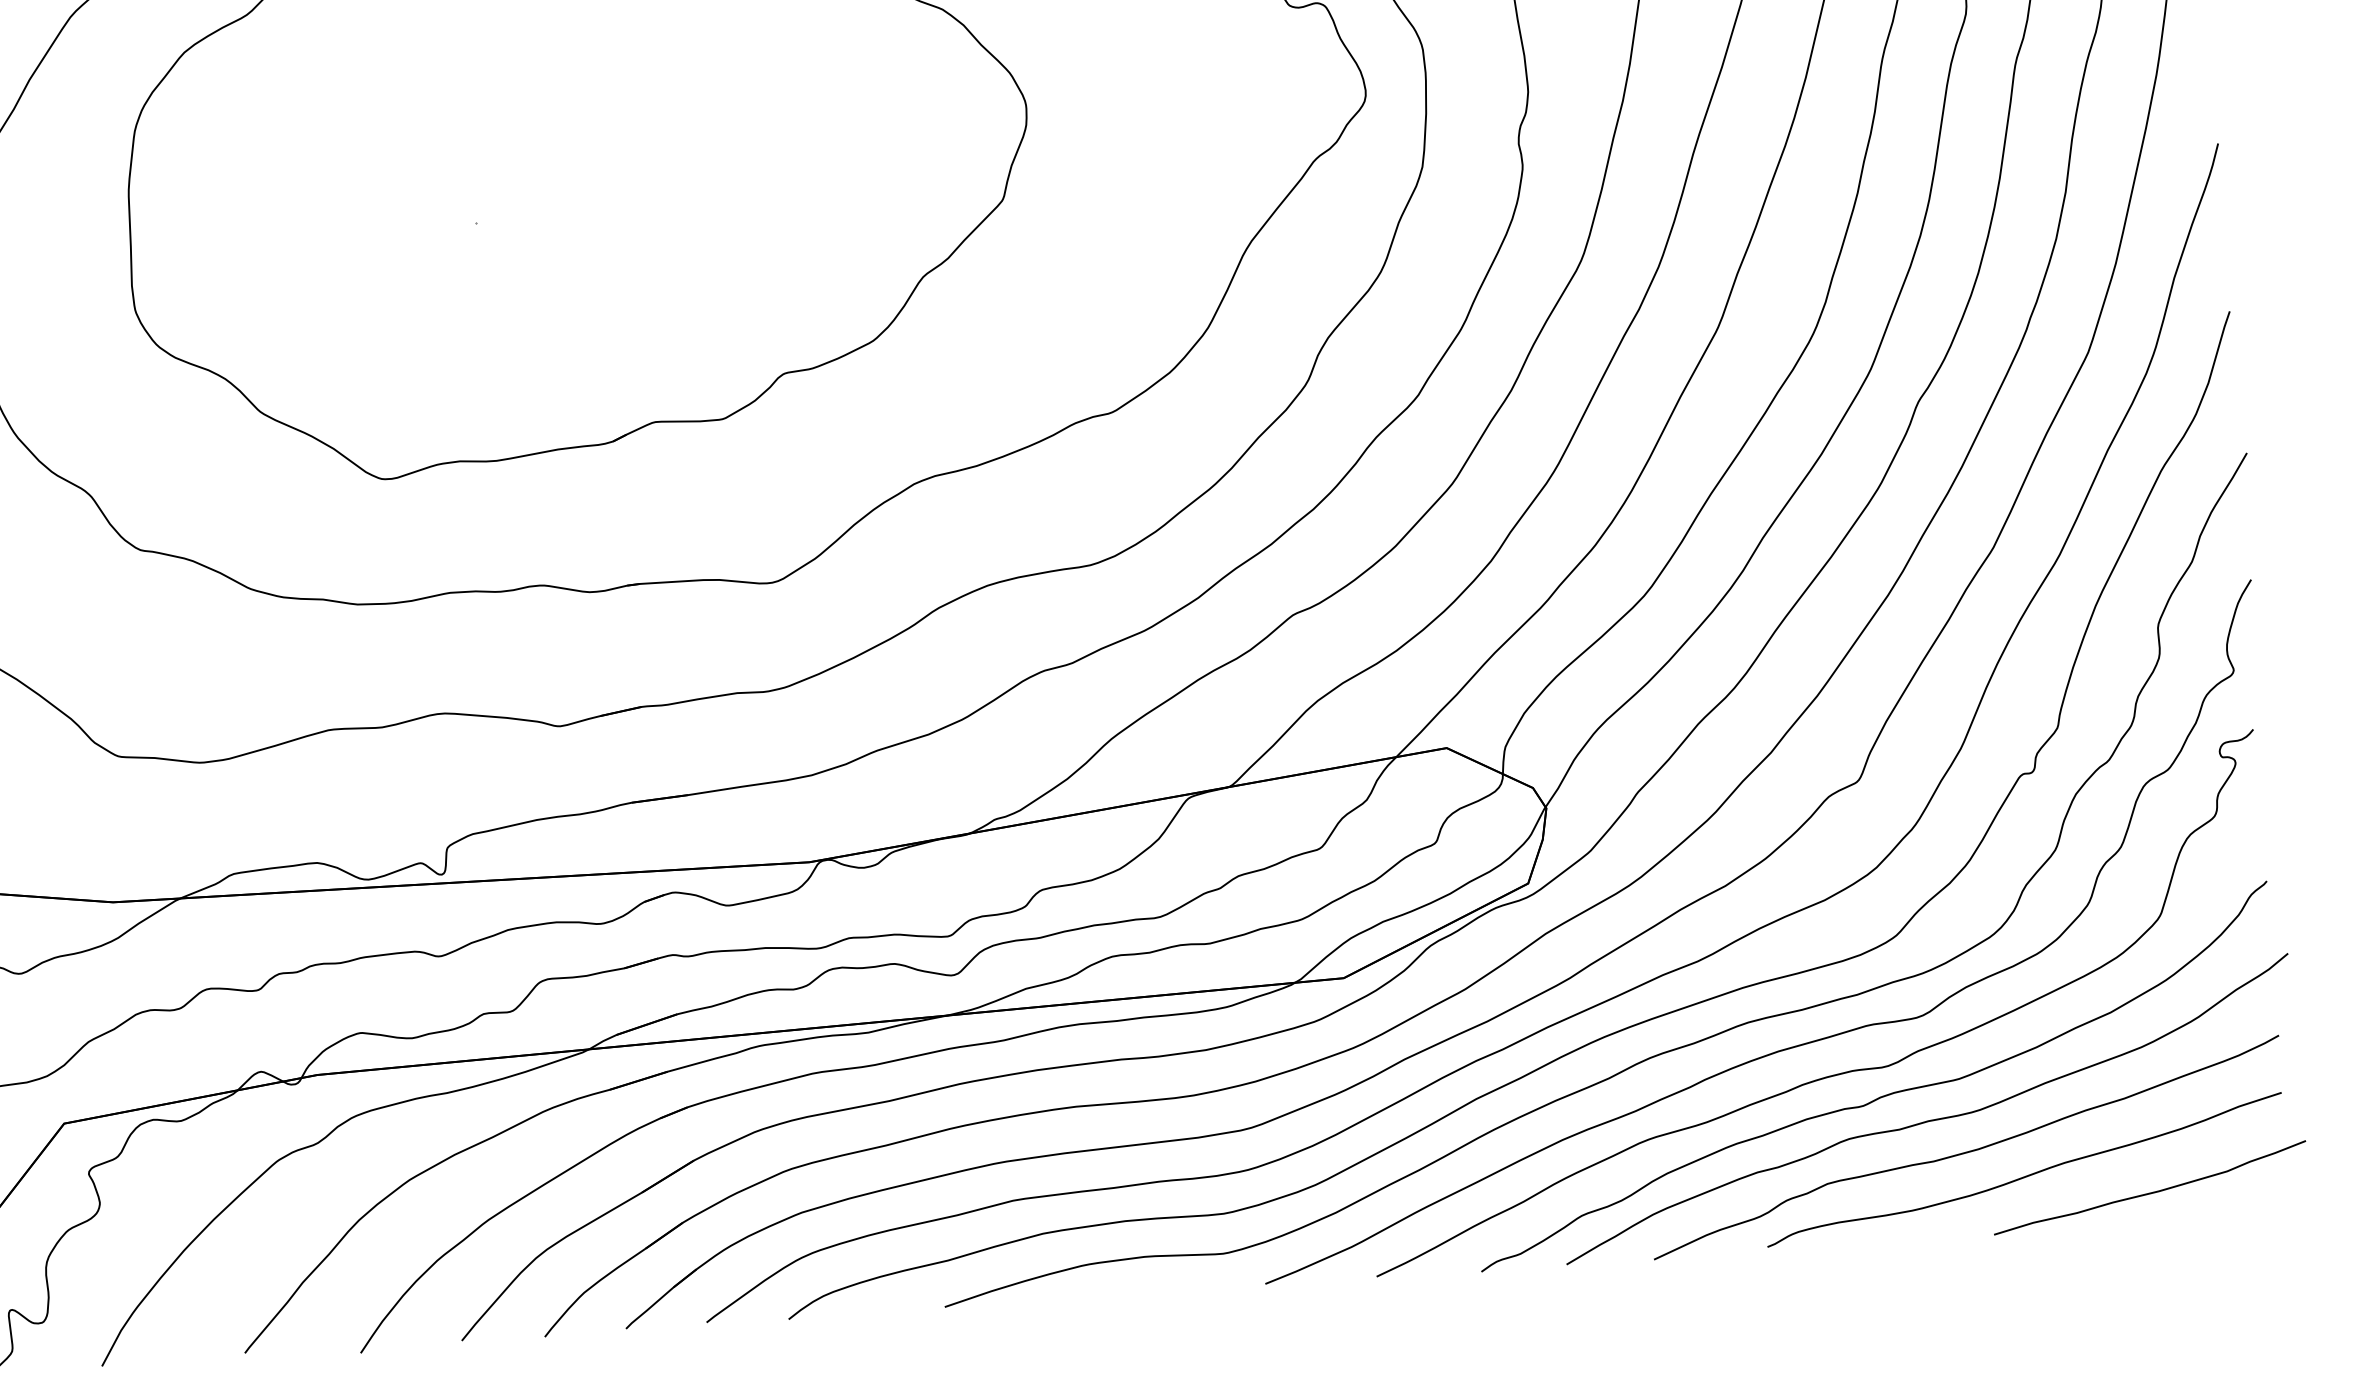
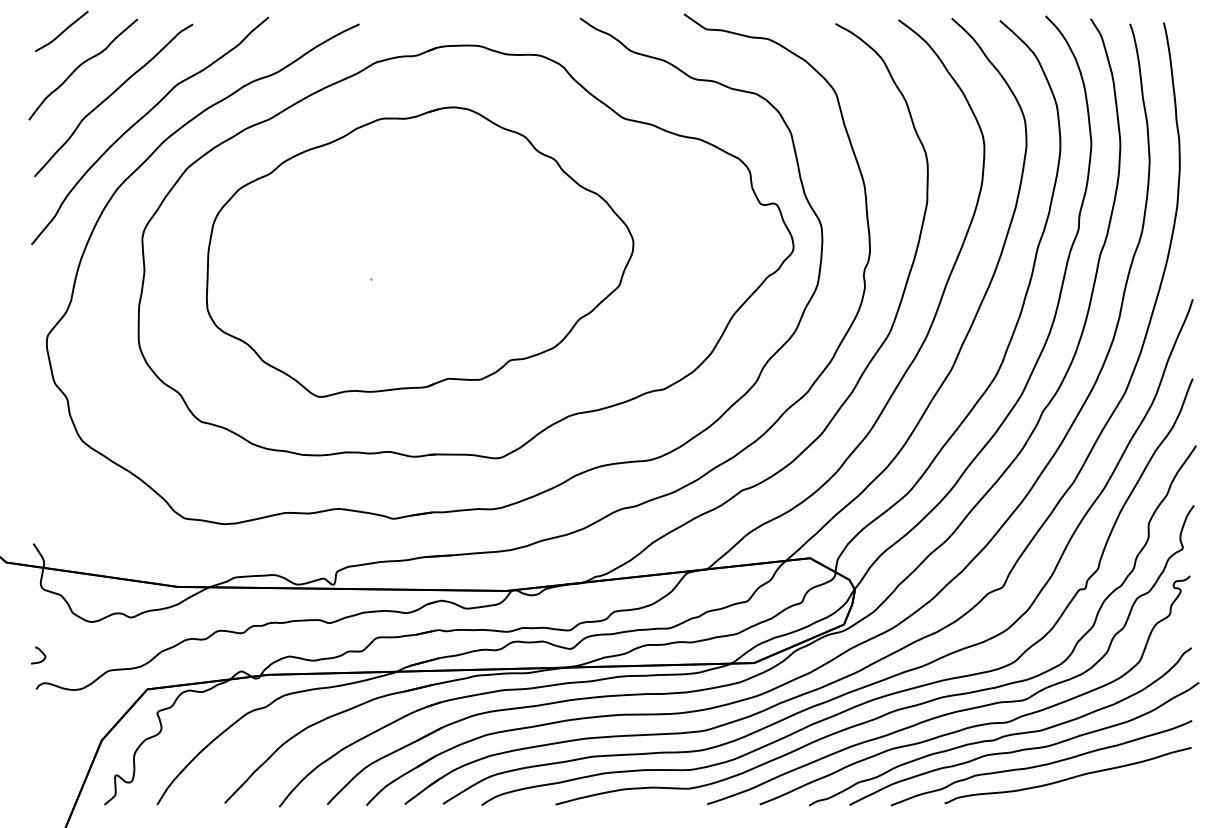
curve: (2152, 1190) -> (1127, 789), removed

